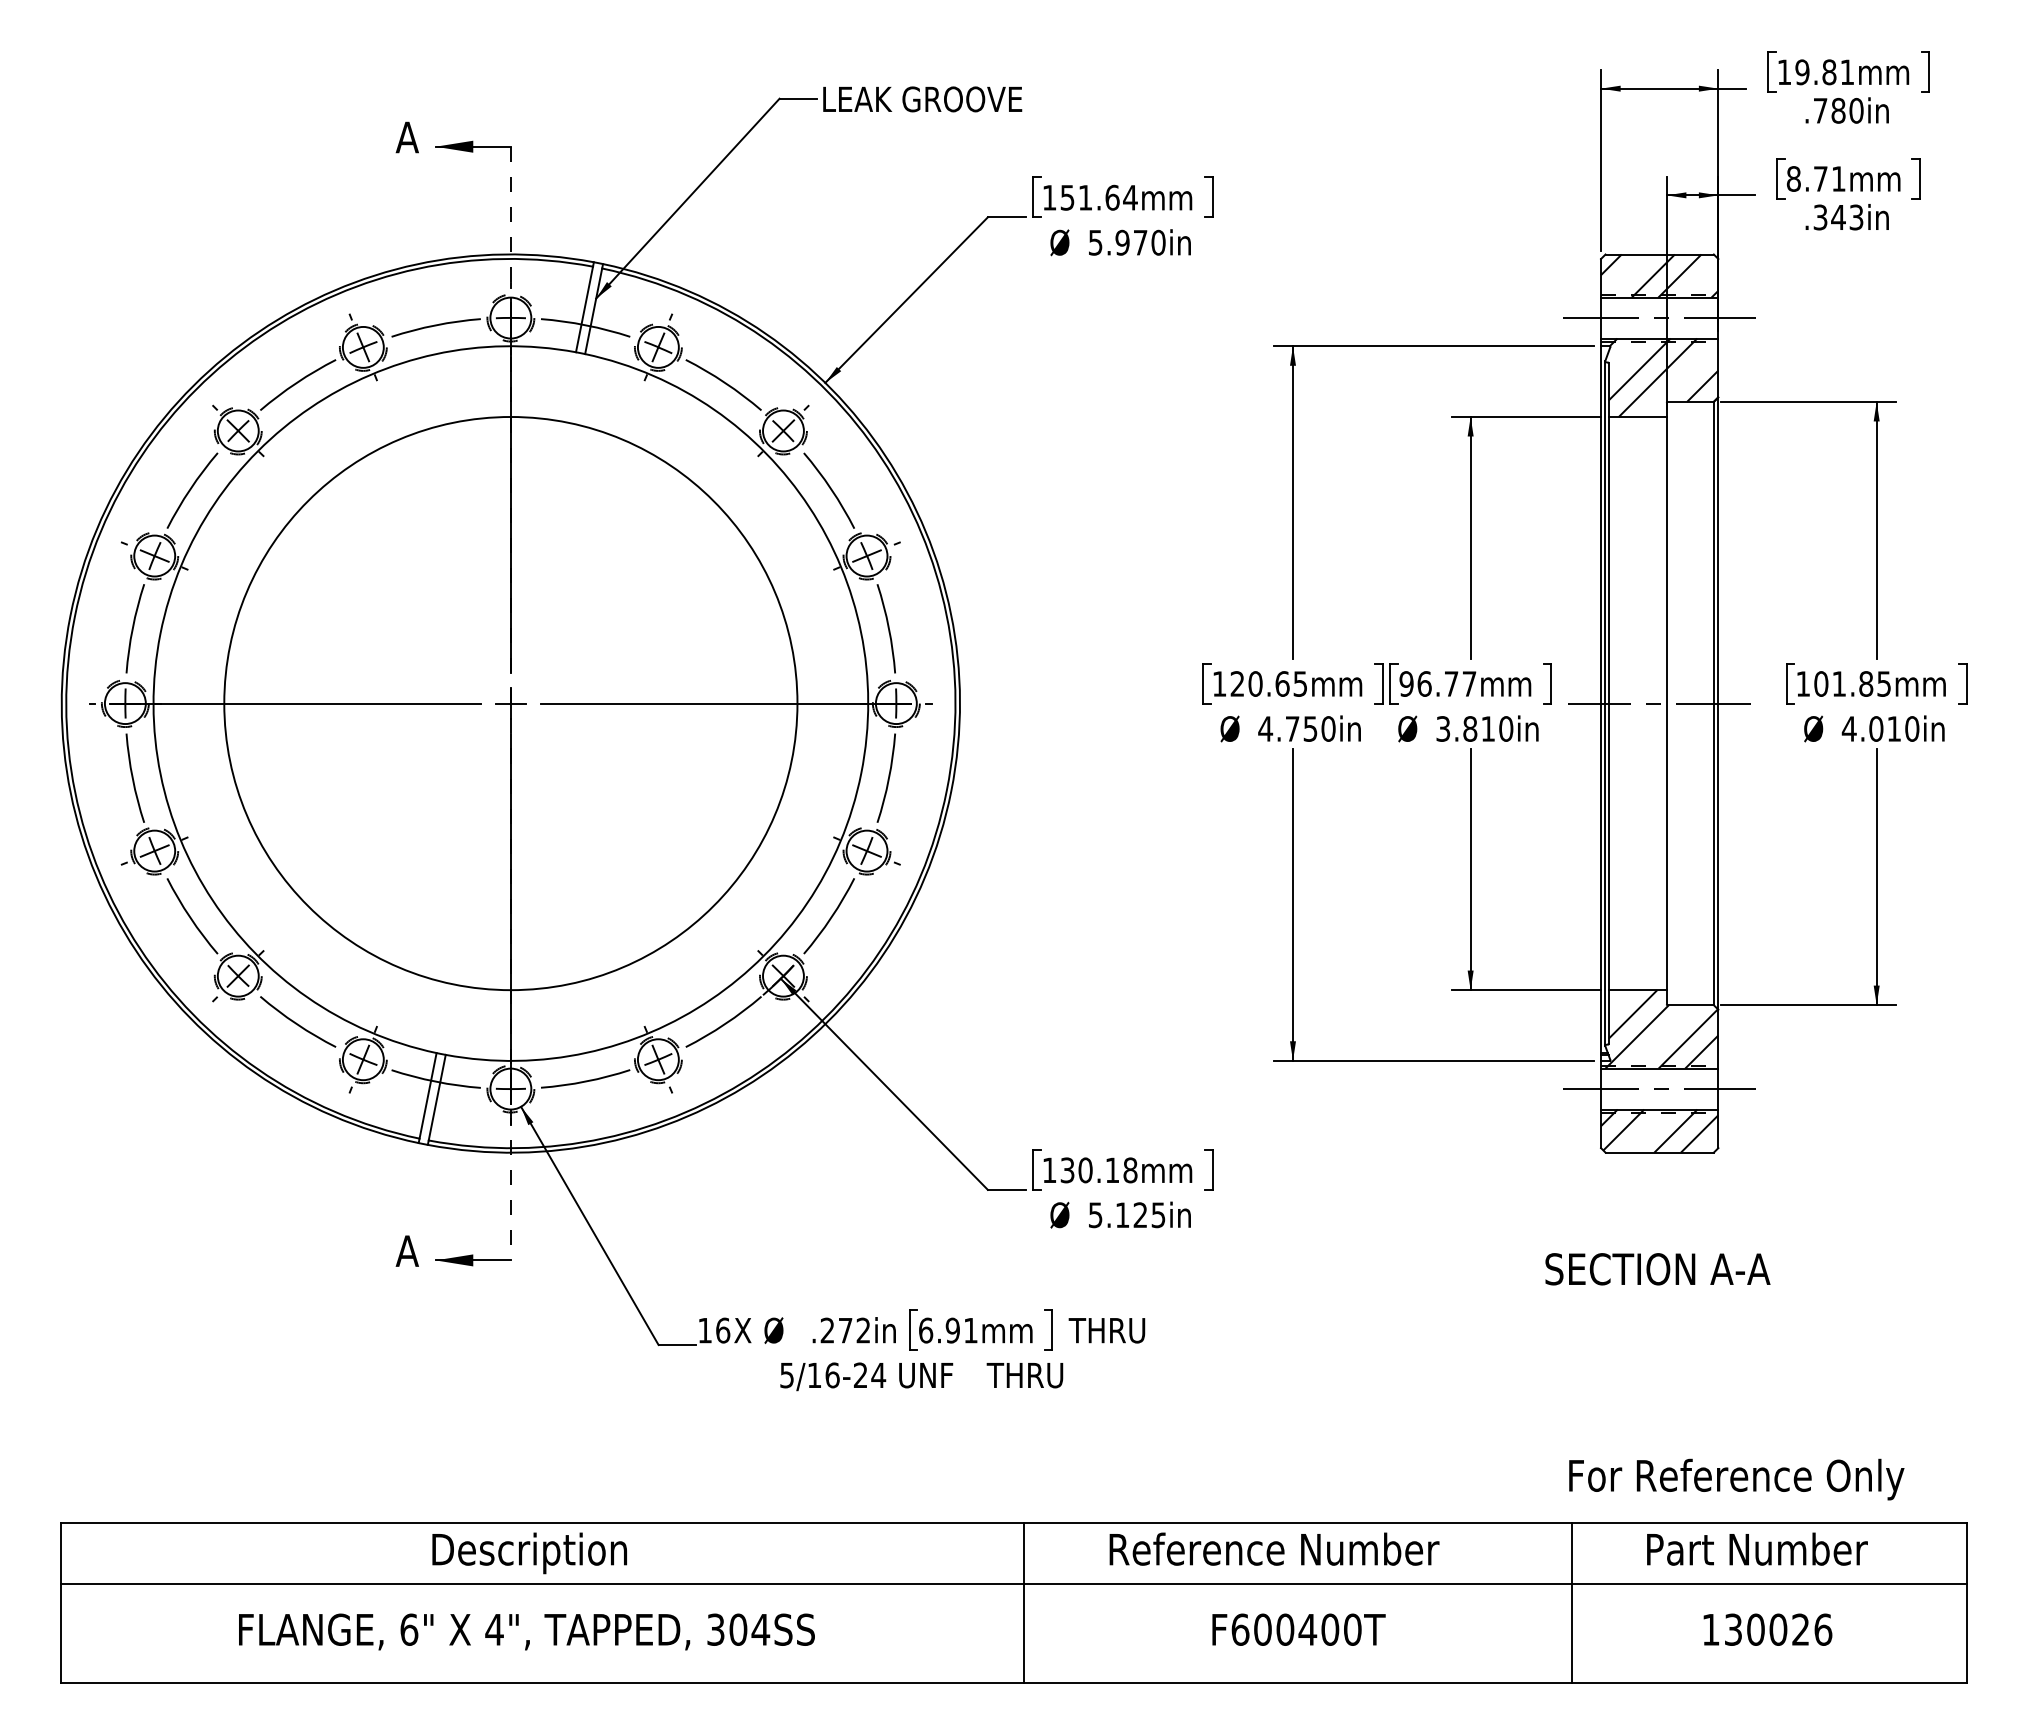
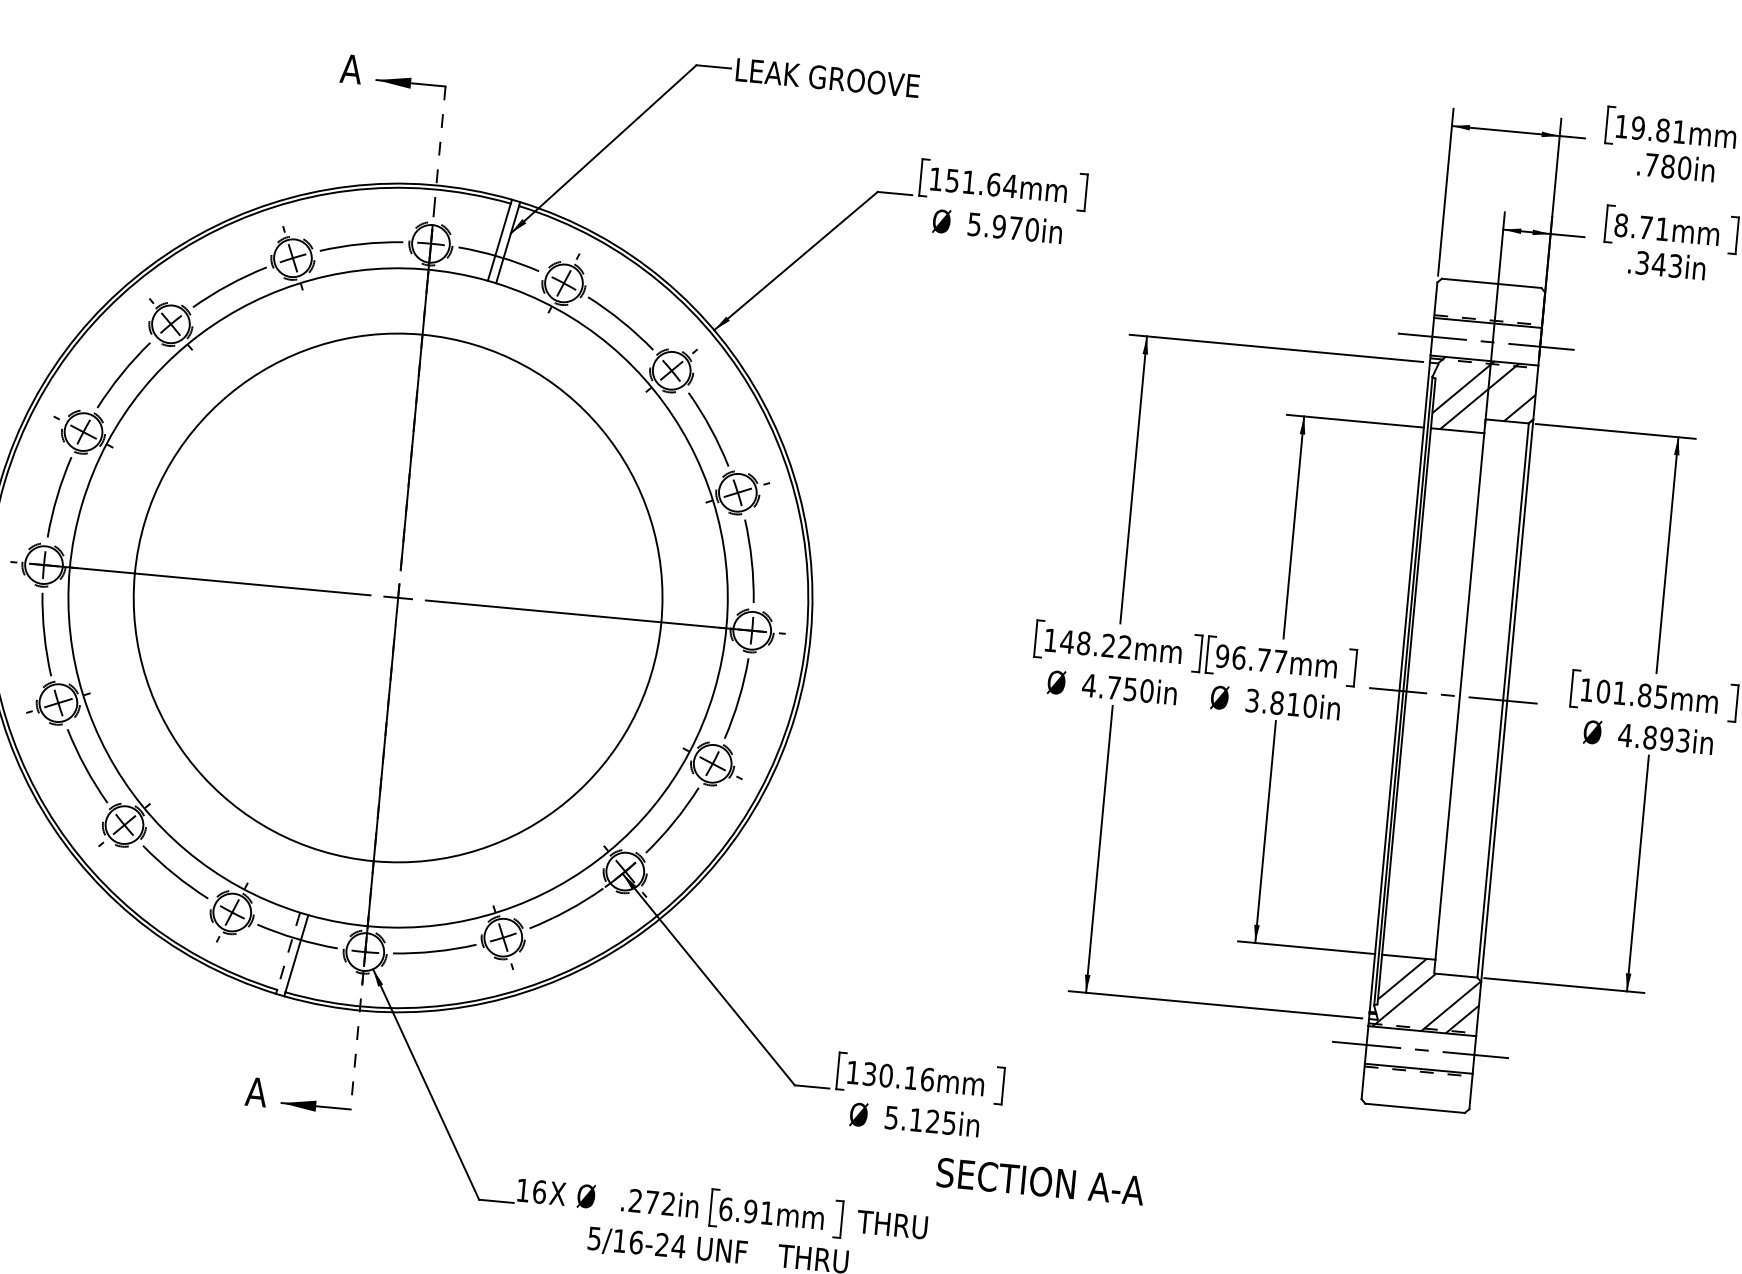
hatch: (1659, 275) -> (1489, 302), removed
text: (1268, 683) -> (1095, 644), 120.65mm -> 148.22mm
text: (1894, 728) -> (1666, 738), 4.010in -> 4.893in
line: (428, 1095) -> (289, 950), solid -> dashed
hatch: (1659, 1130) -> (1416, 1088), removed
text: (1130, 1170) -> (927, 1079), 130.18mm -> 130.16mm
text: (1657, 1269) -> (1040, 1181), moved

